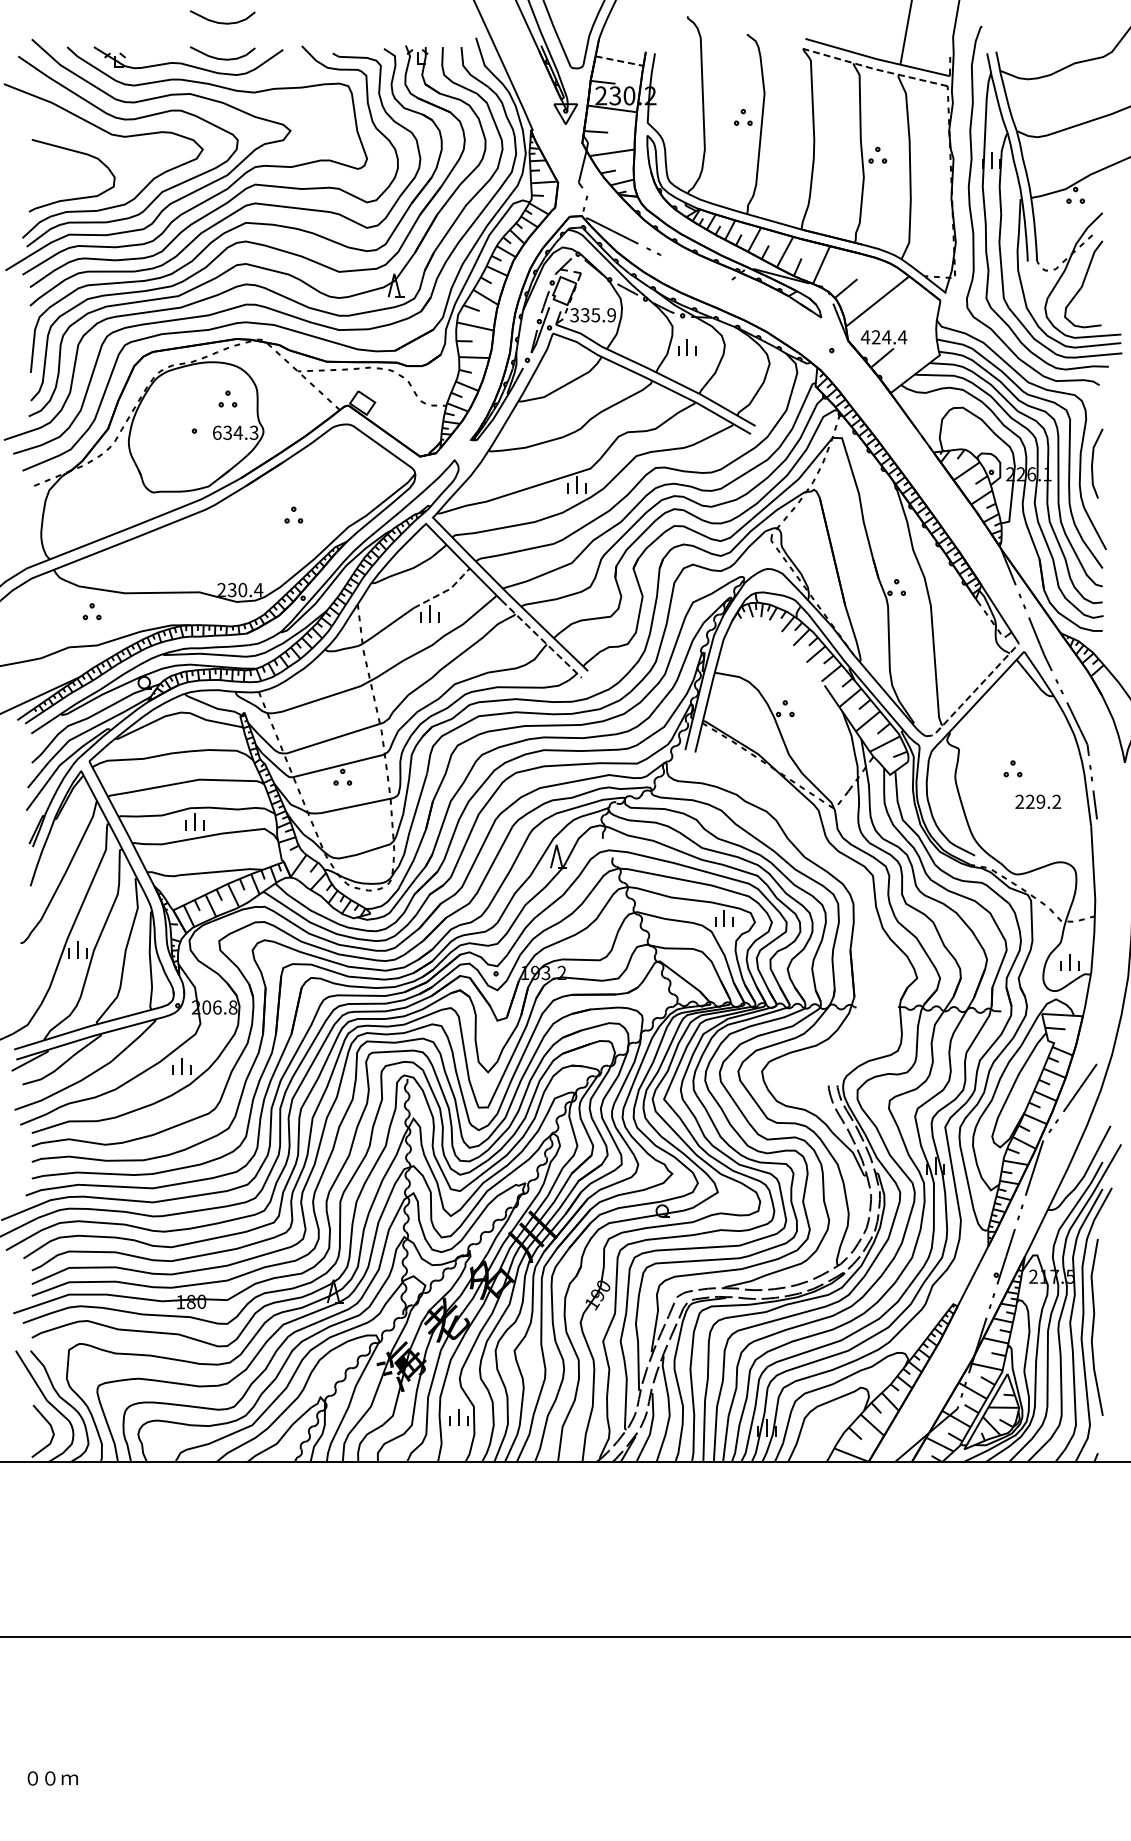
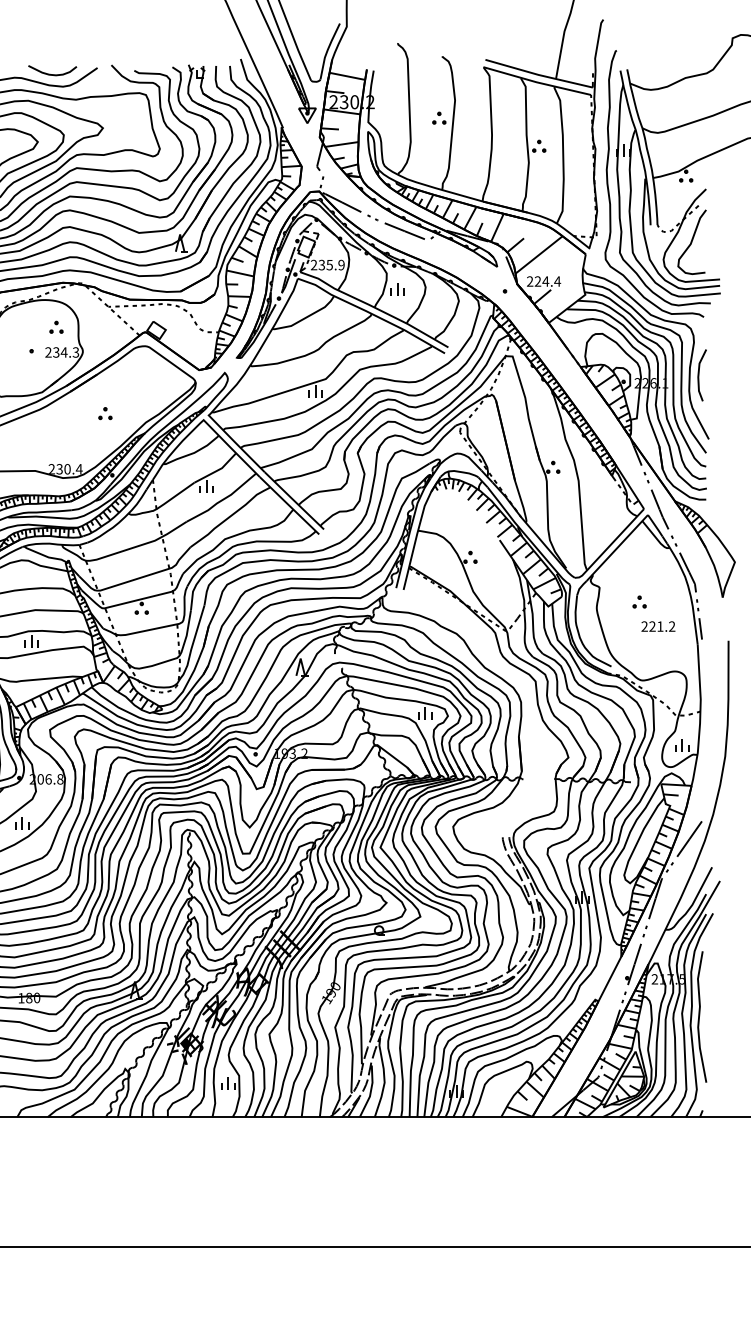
curve: (222, 22) -> (52, 47), removed
line: (620, 61) -> (348, 76), dashed -> solid
line: (874, 69) -> (536, 82), dashed -> solid
line: (696, 269) -> (404, 231), added
text: (574, 315) -> (313, 265), 335.9 -> 235.9
text: (865, 337) -> (530, 281), 424.4 -> 224.4
text: (216, 432) -> (47, 352), 634.3 -> 234.3
line: (445, 591) -> (218, 470), dashed -> solid
line: (541, 638) -> (289, 505), dashed -> solid
line: (972, 693) -> (609, 546), dashed -> solid
text: (1040, 801) -> (660, 626), 229.2 -> 221.2

